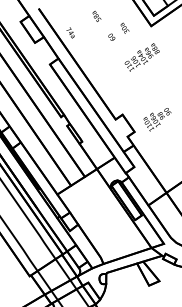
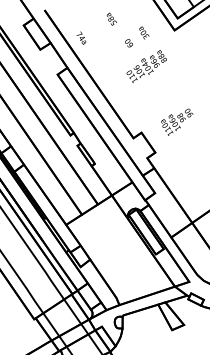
text: (141, 57) -> (146, 66), moved
text: (157, 119) -> (177, 122), moved

